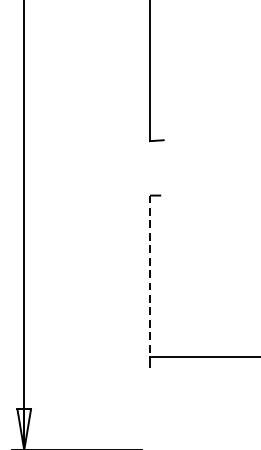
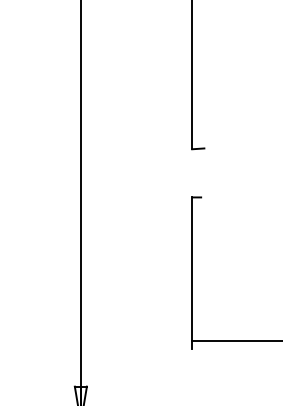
line: (150, 276) -> (192, 269), dashed -> solid

